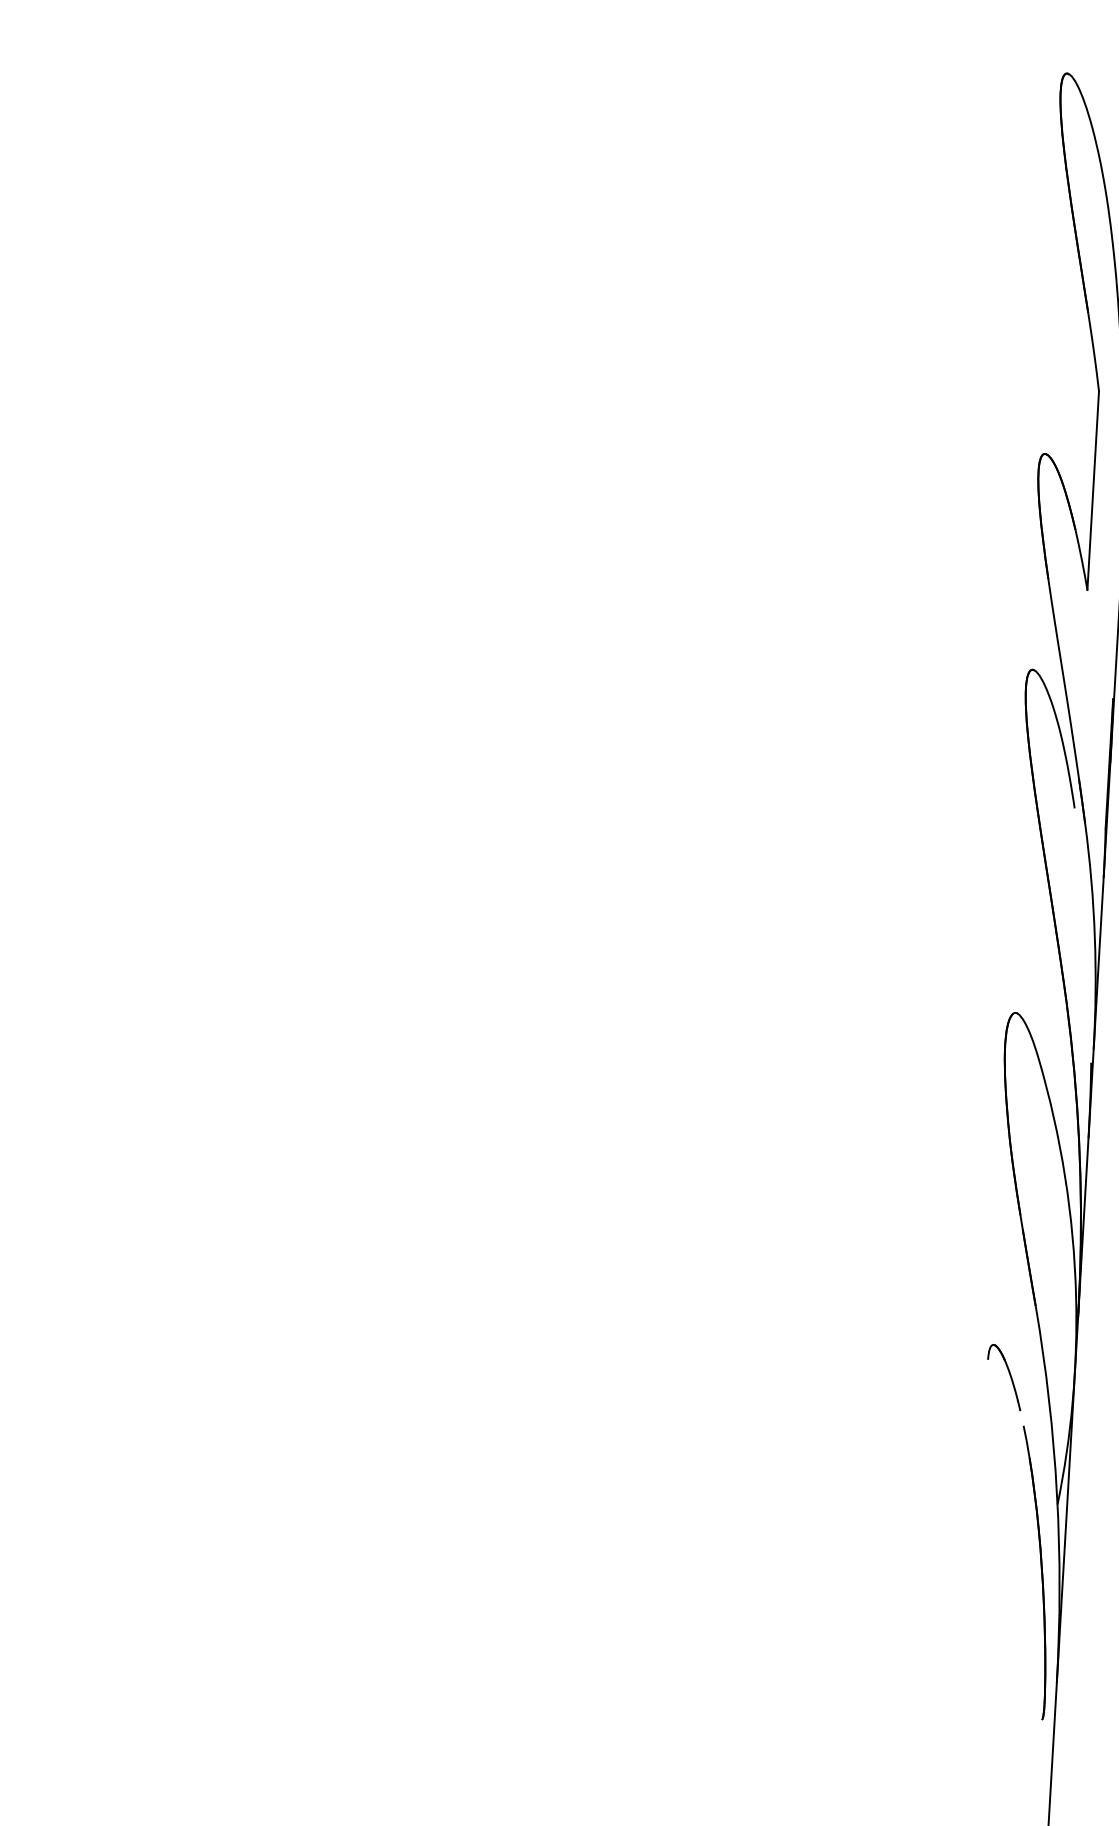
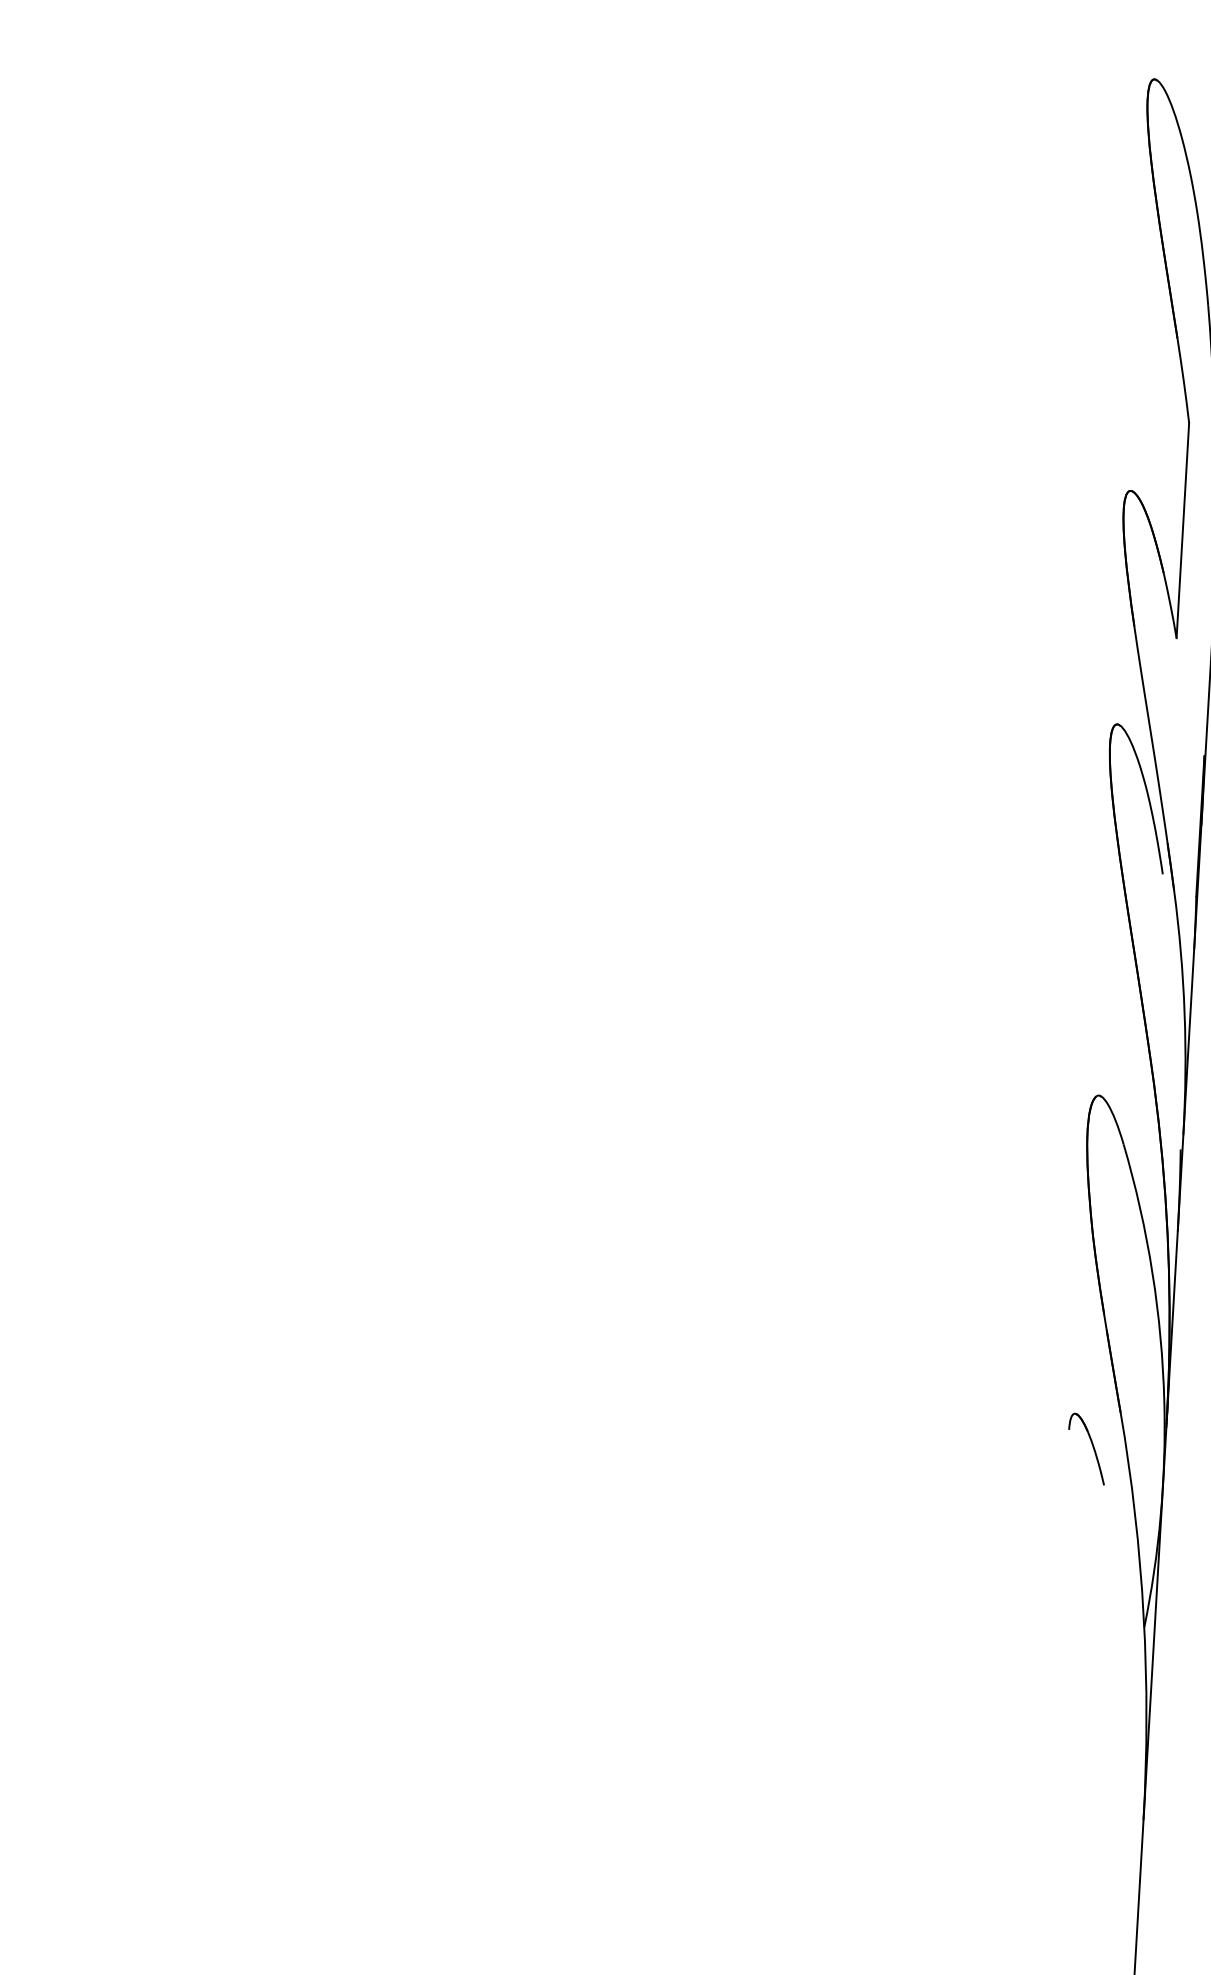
part: (1009, 1376) -> (1092, 1447), moved
part: (1041, 1573) -> (1126, 1701), removed

